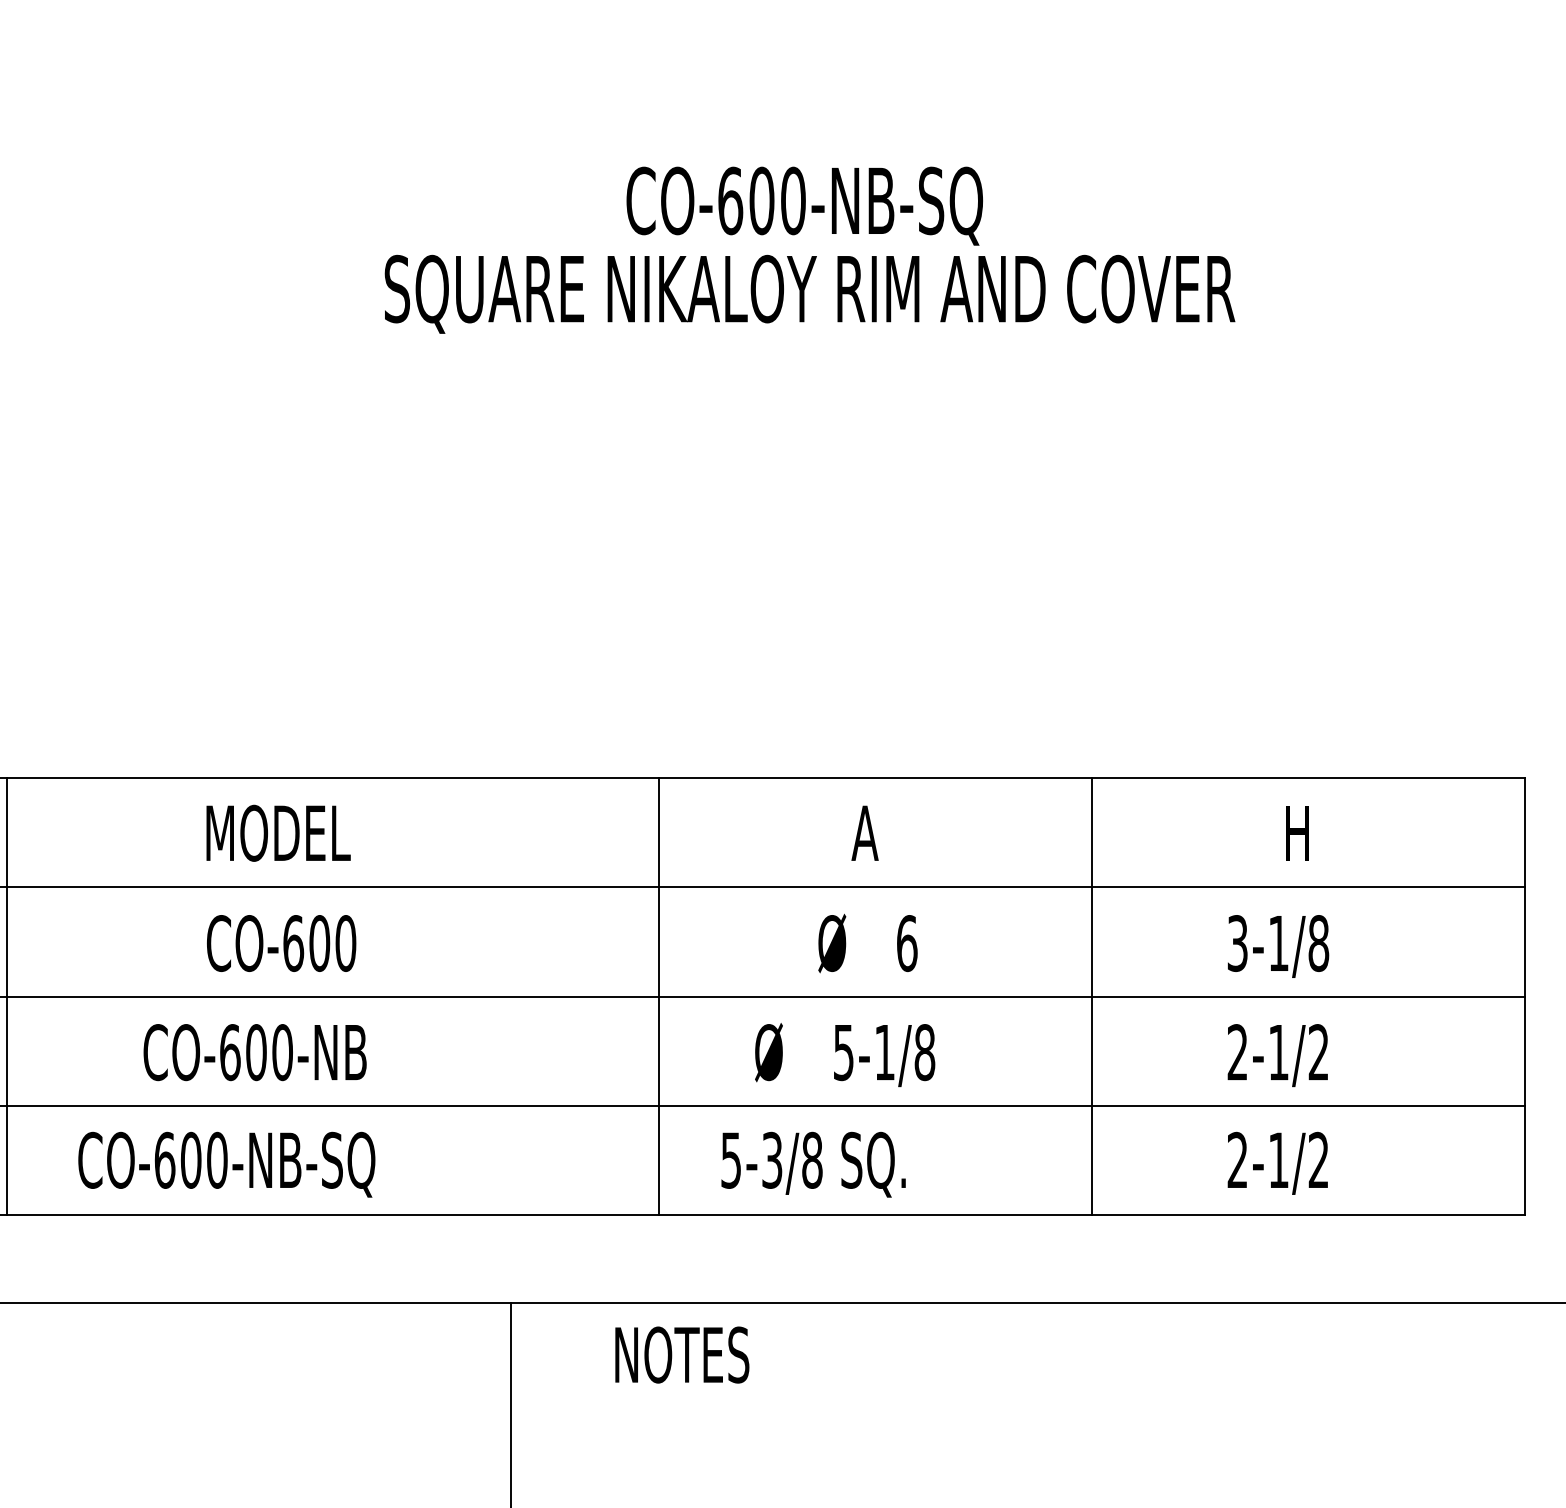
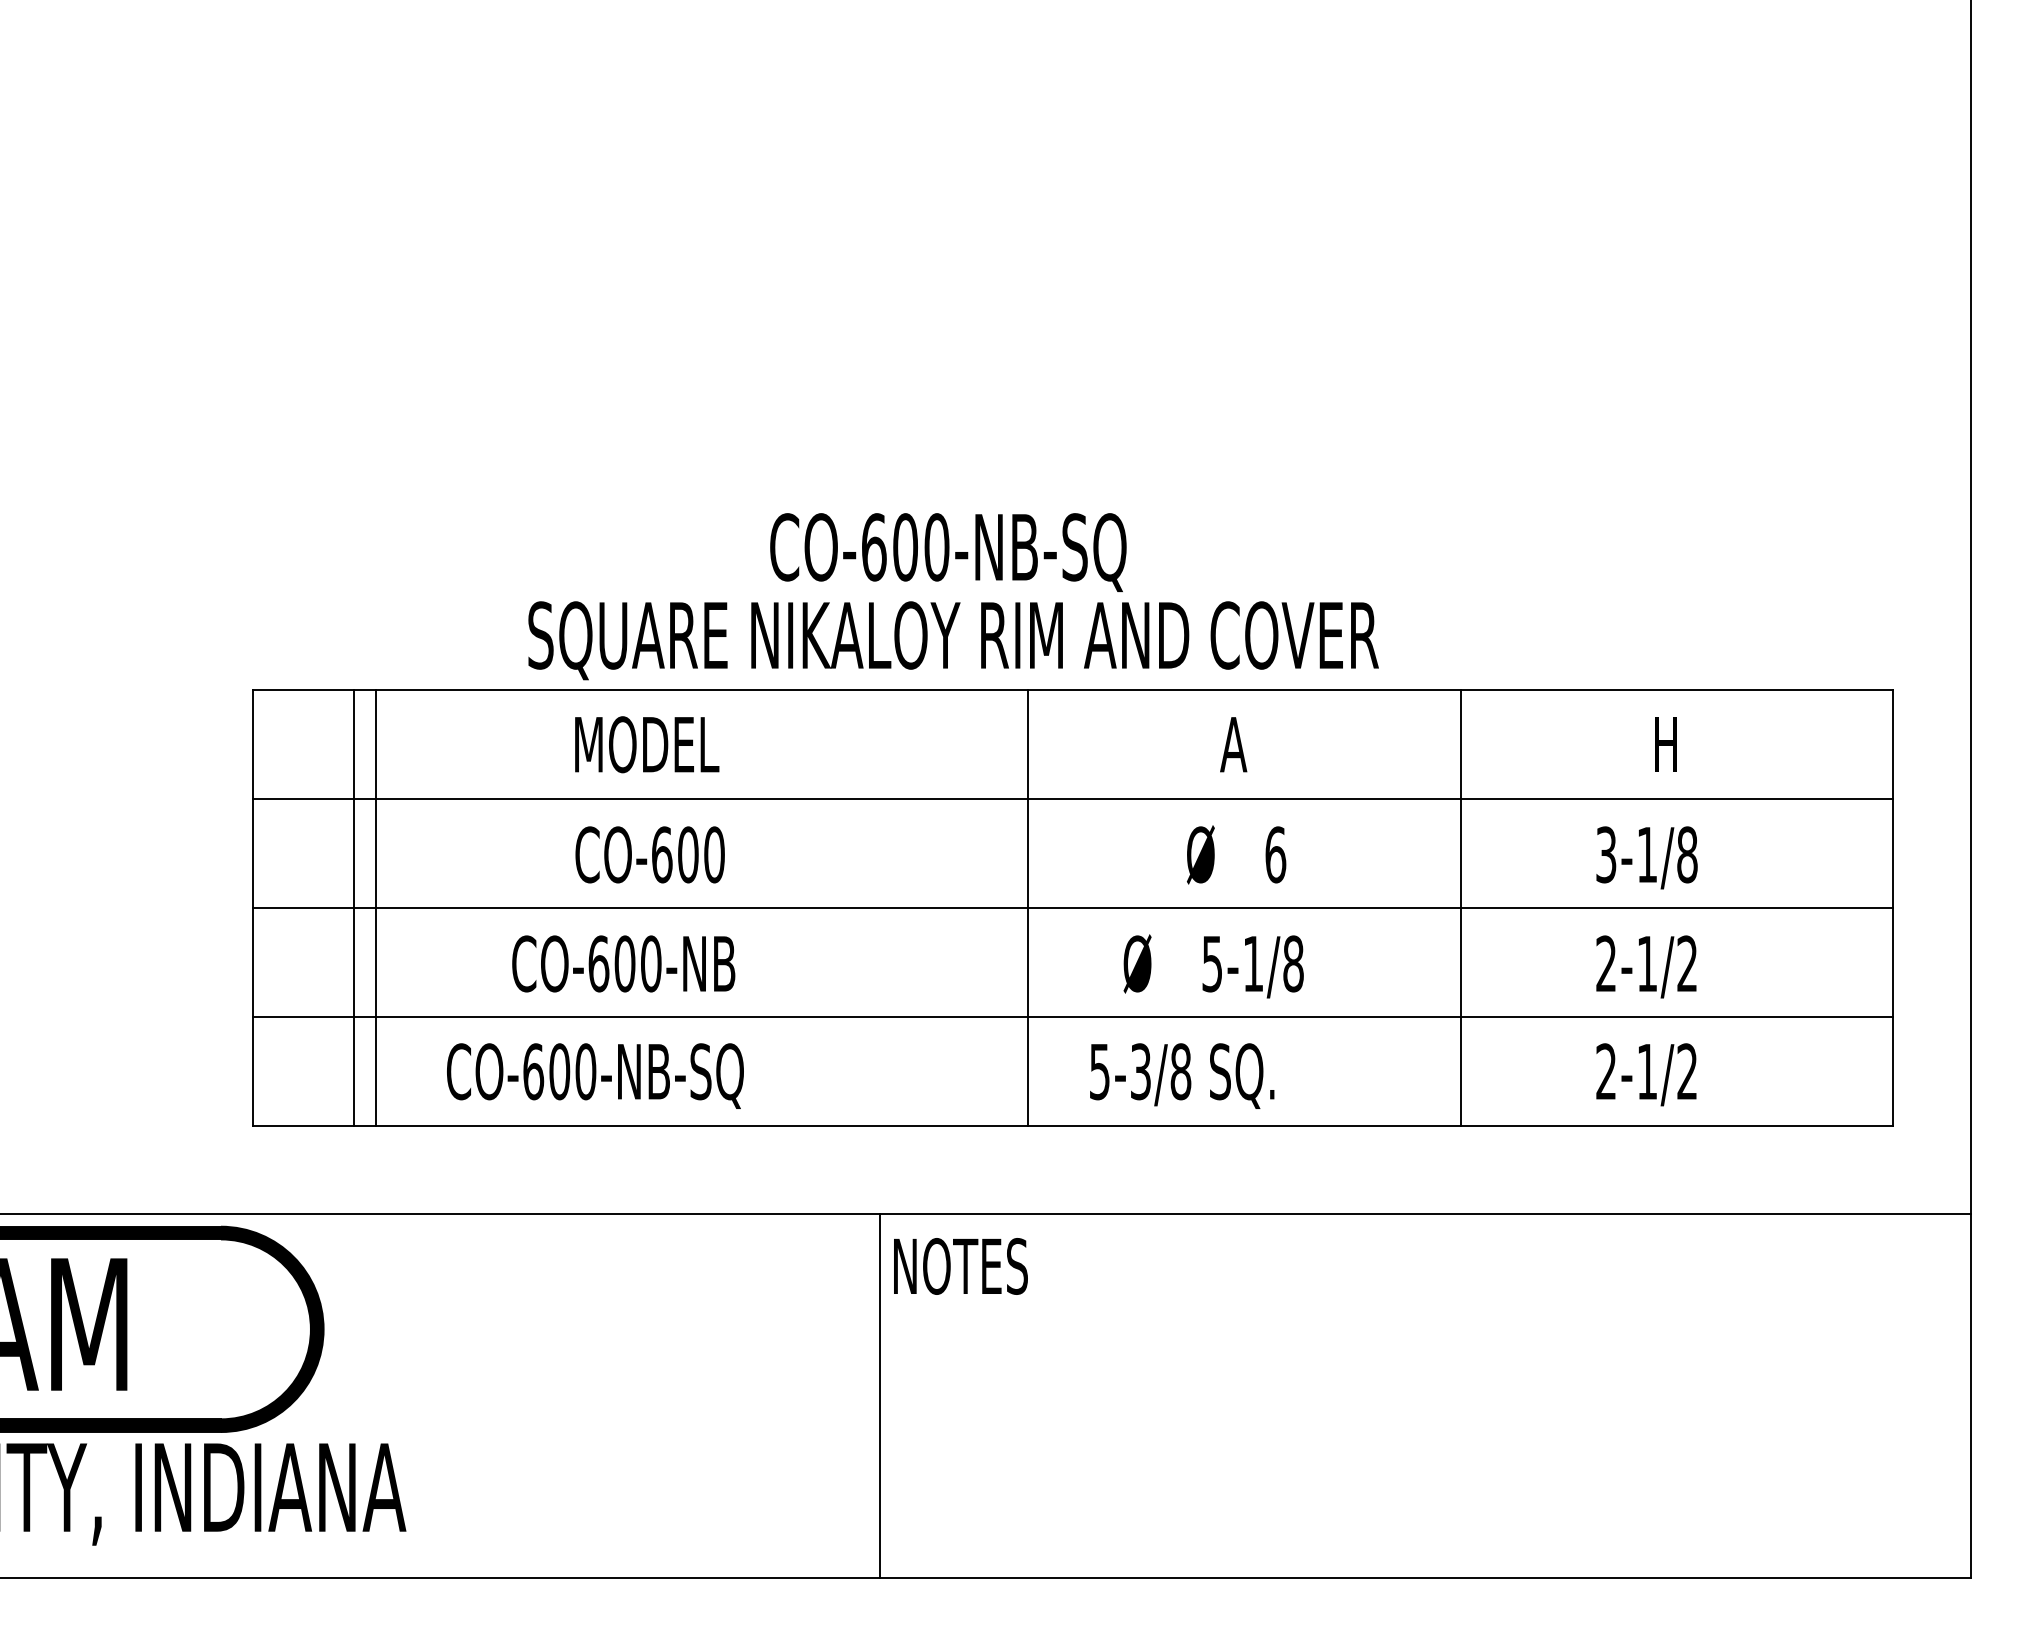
text: (809, 250) -> (953, 596), moved
text: (681, 1355) -> (960, 1266), moved

